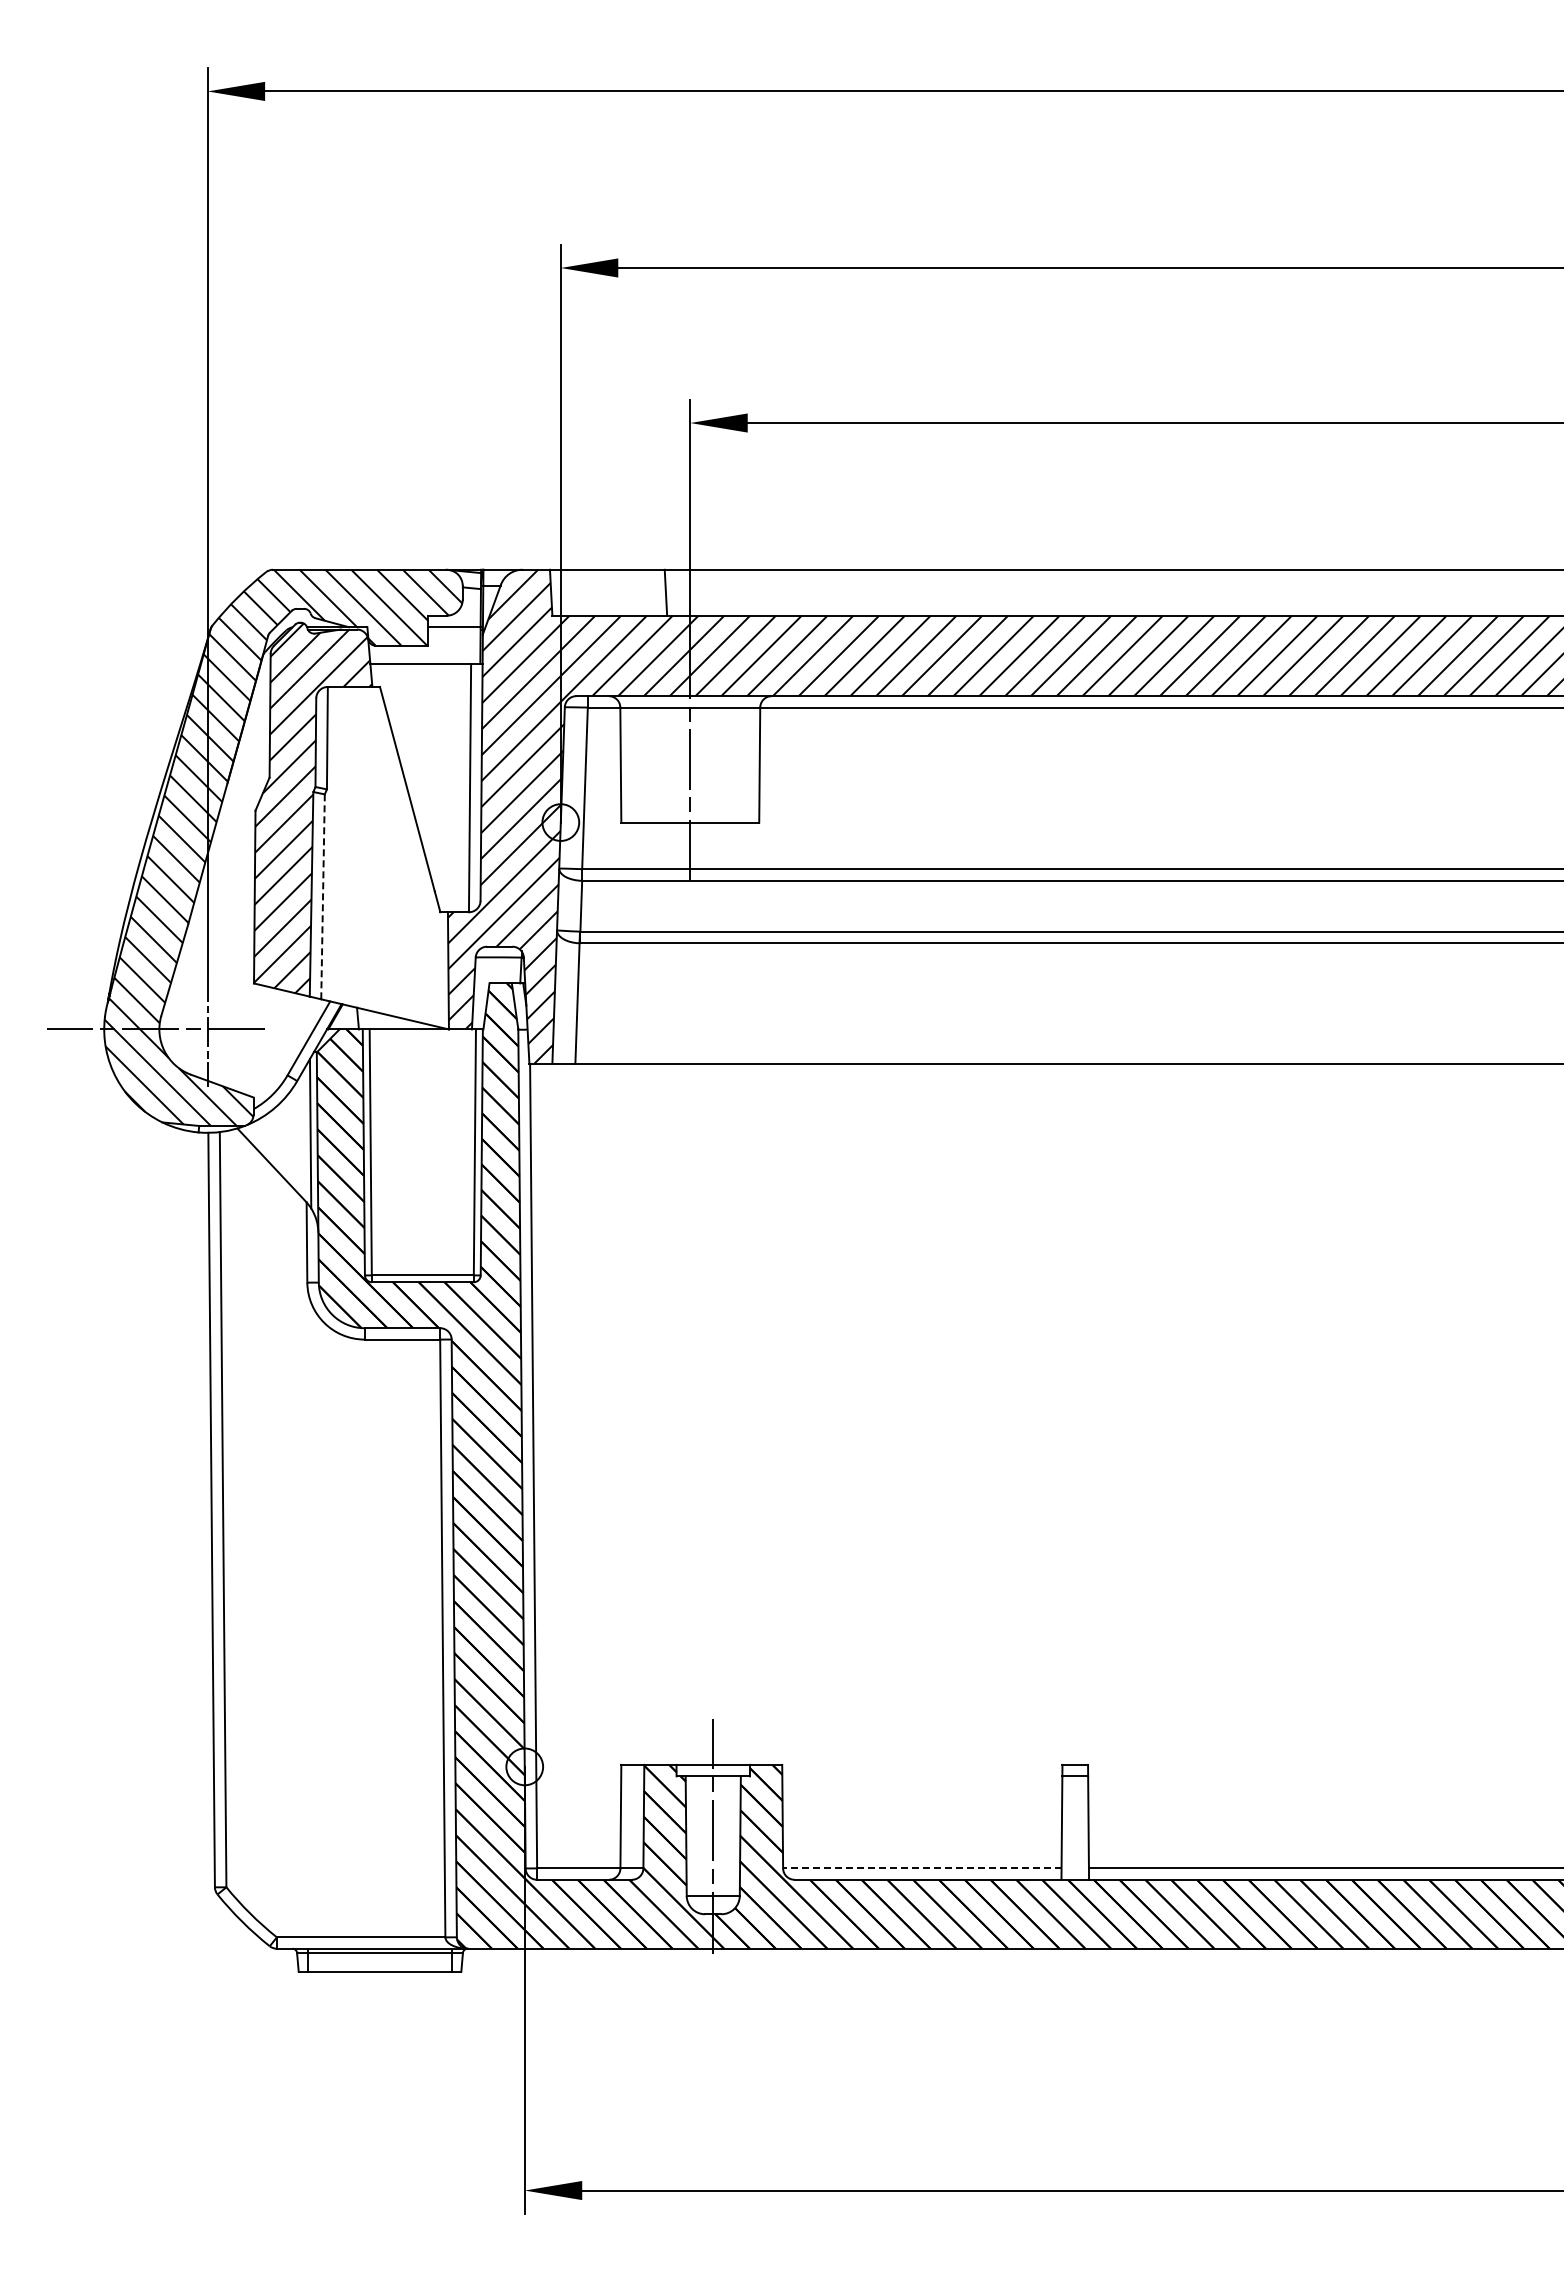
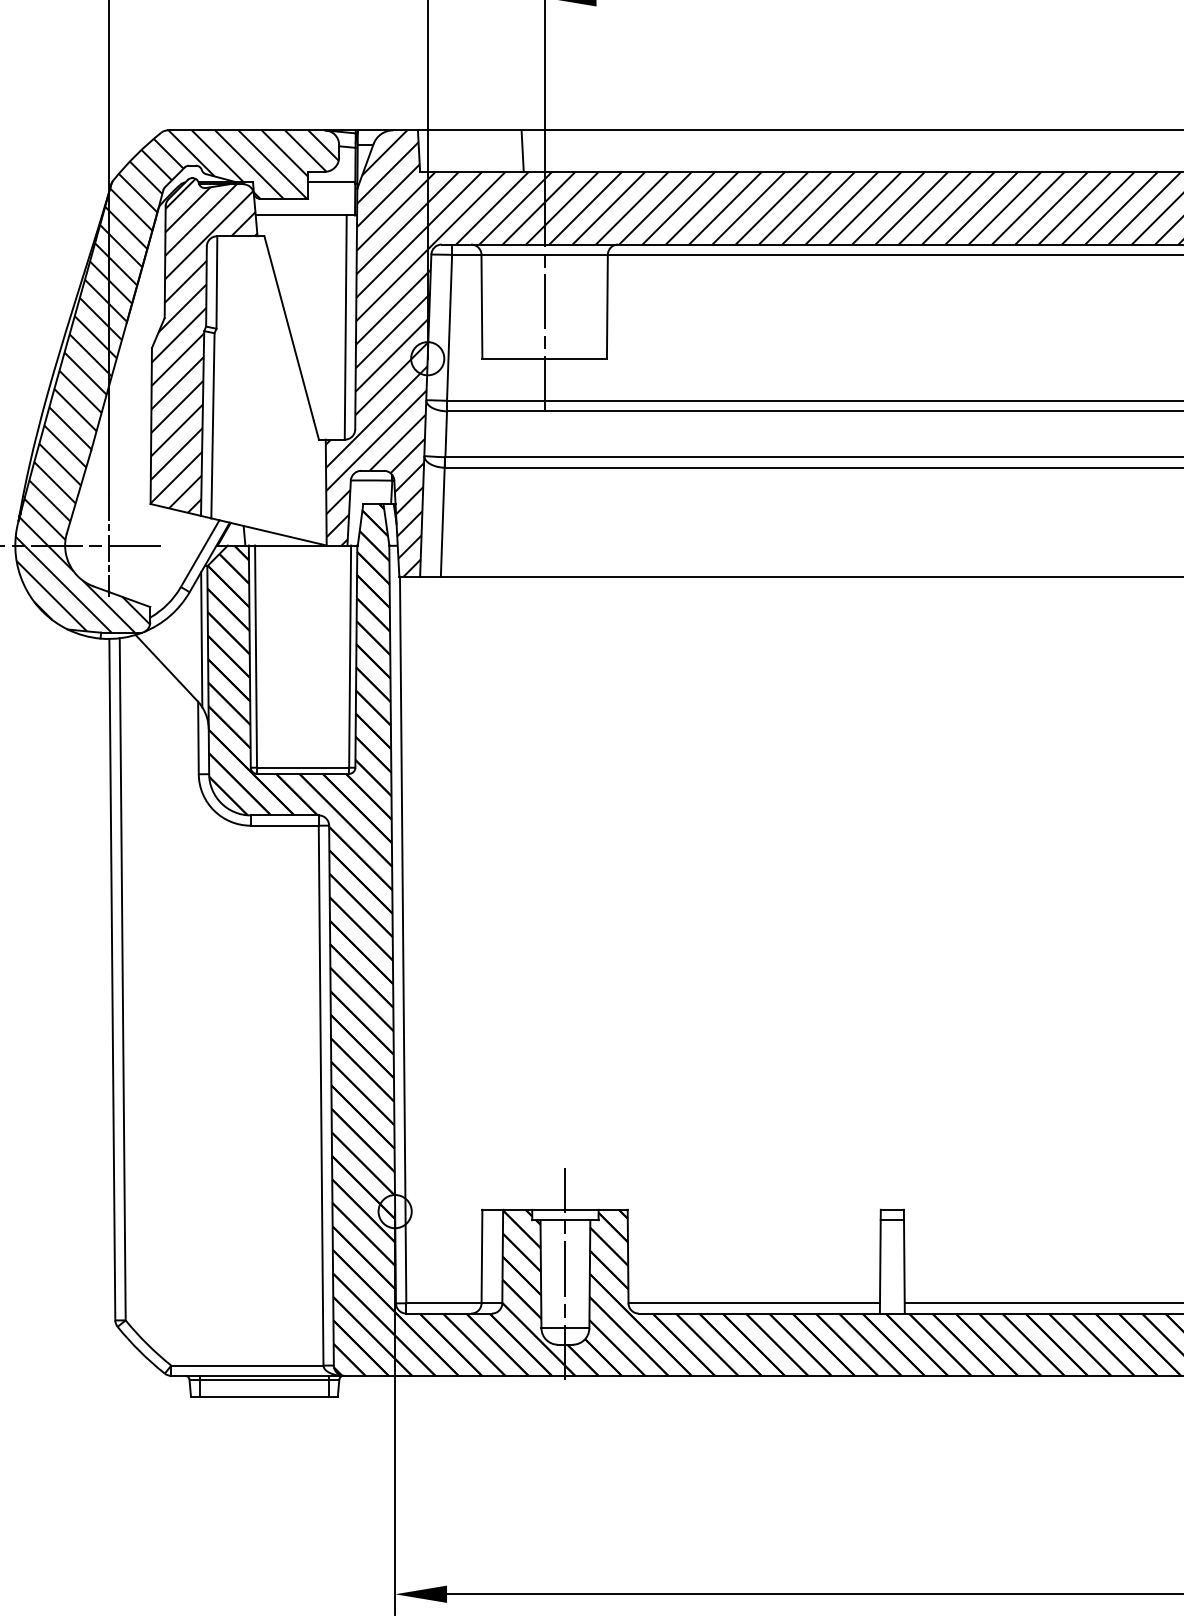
line: (323, 896) -> (213, 425), dashed -> solid
line: (921, 1868) -> (753, 1303), dashed -> solid

